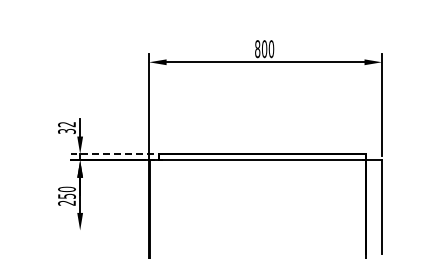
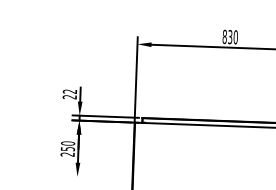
text: (264, 49) -> (230, 37), 800 -> 830
text: (66, 130) -> (69, 96), 32 -> 22
line: (112, 154) -> (105, 116), dashed -> solid

